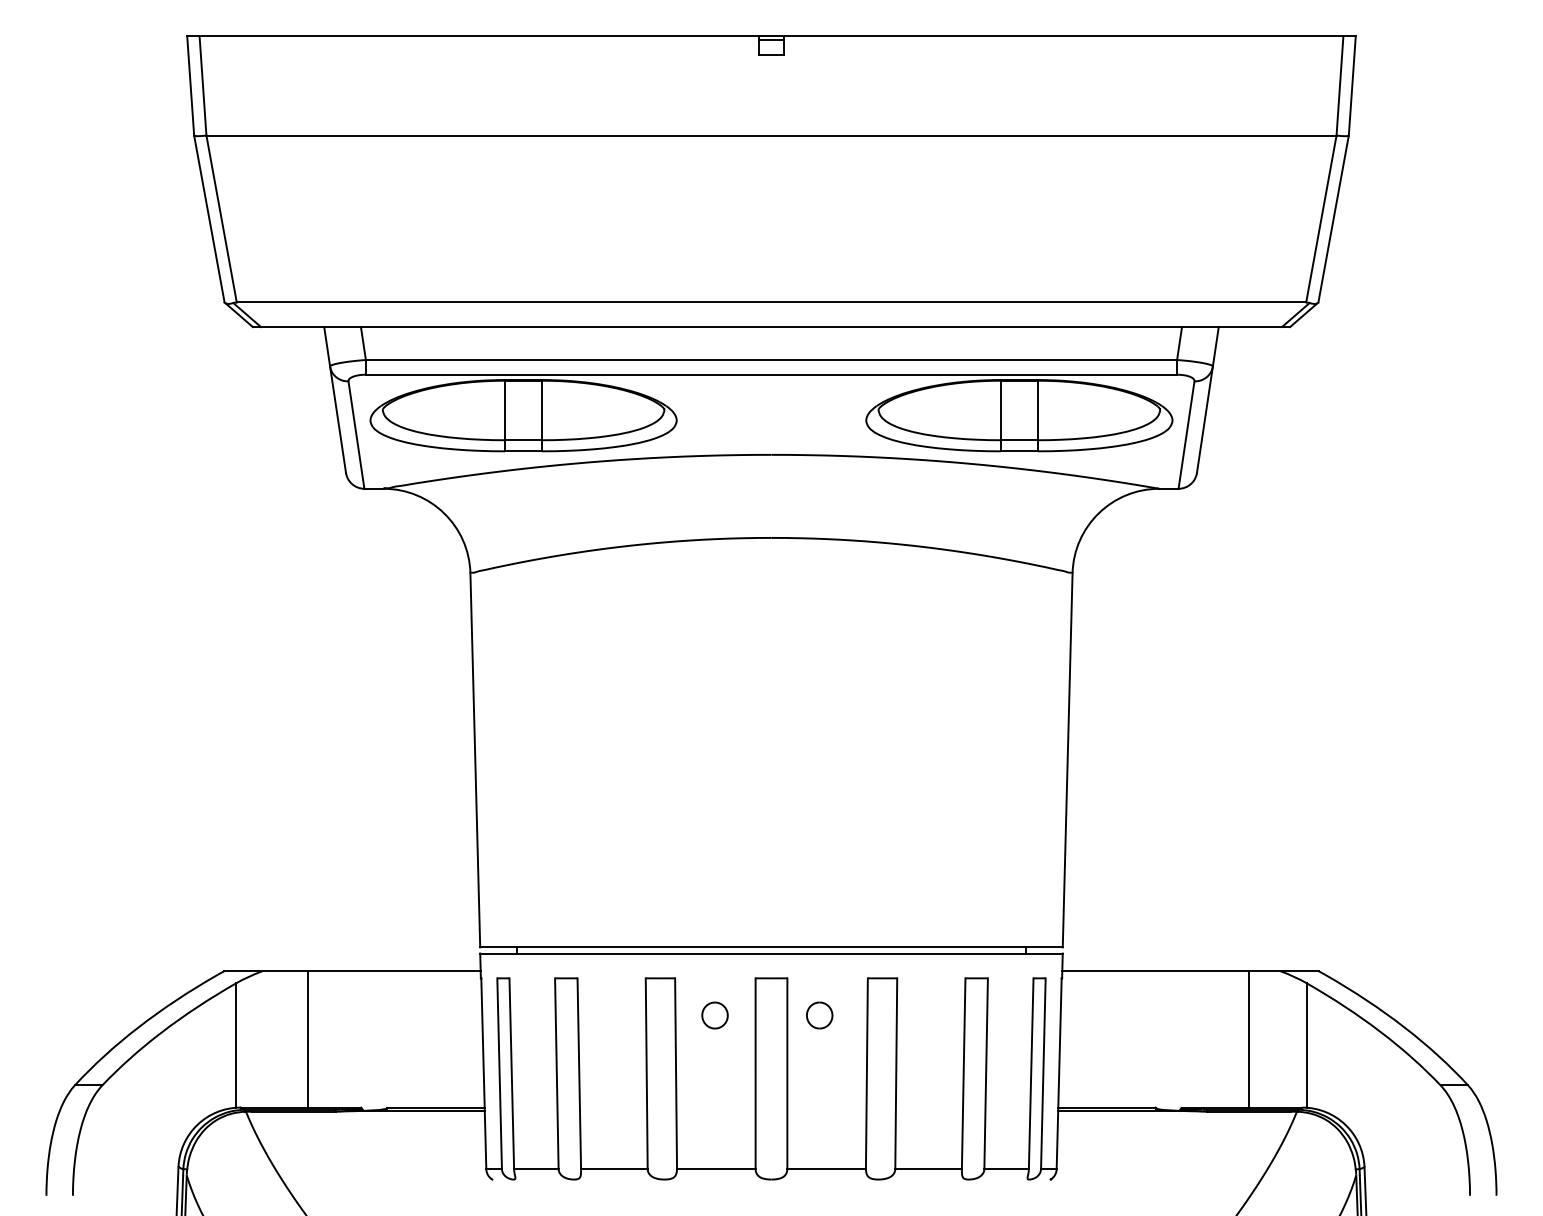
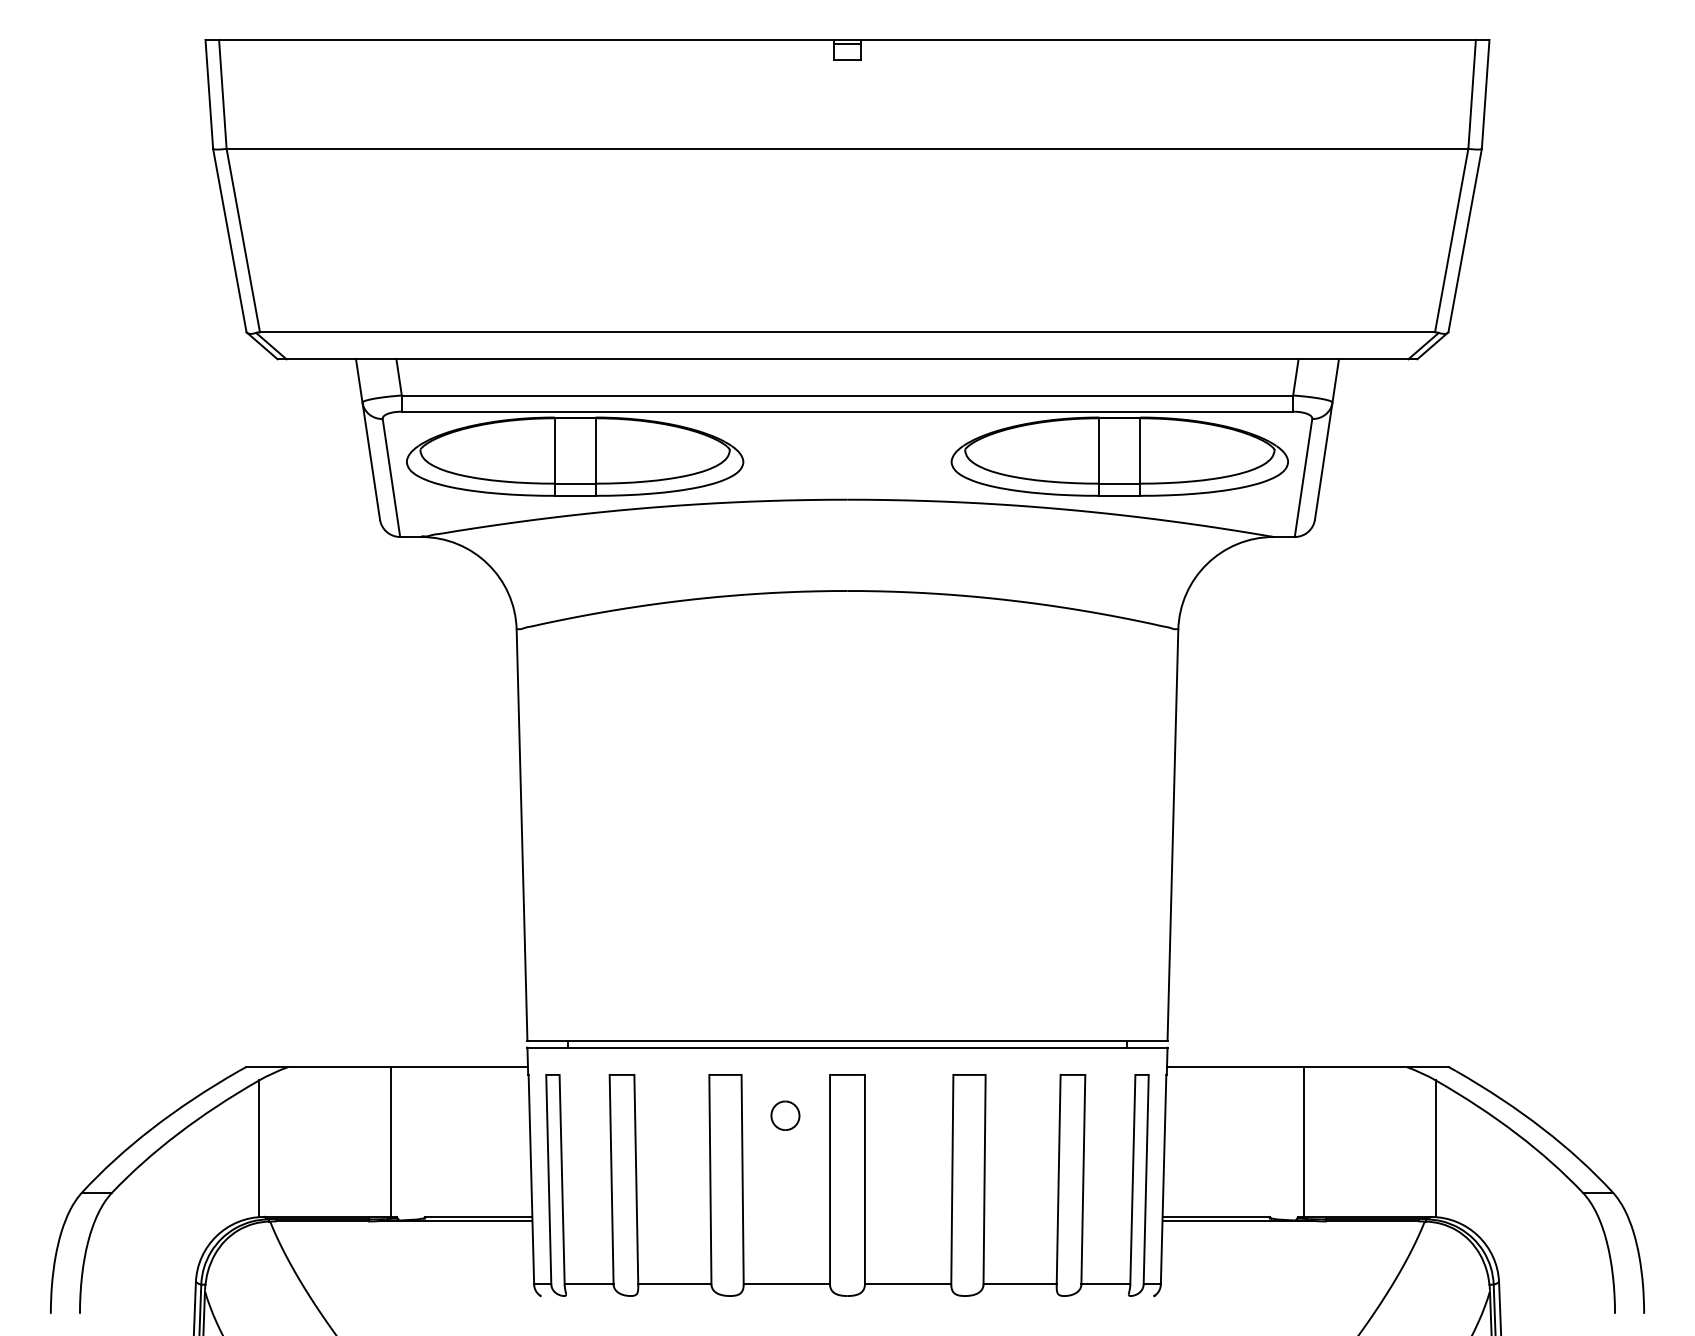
part: (819, 1015) -> (900, 1115), removed
line: (308, 1038) -> (391, 1141), moved
line: (1248, 1038) -> (1303, 1141), moved

